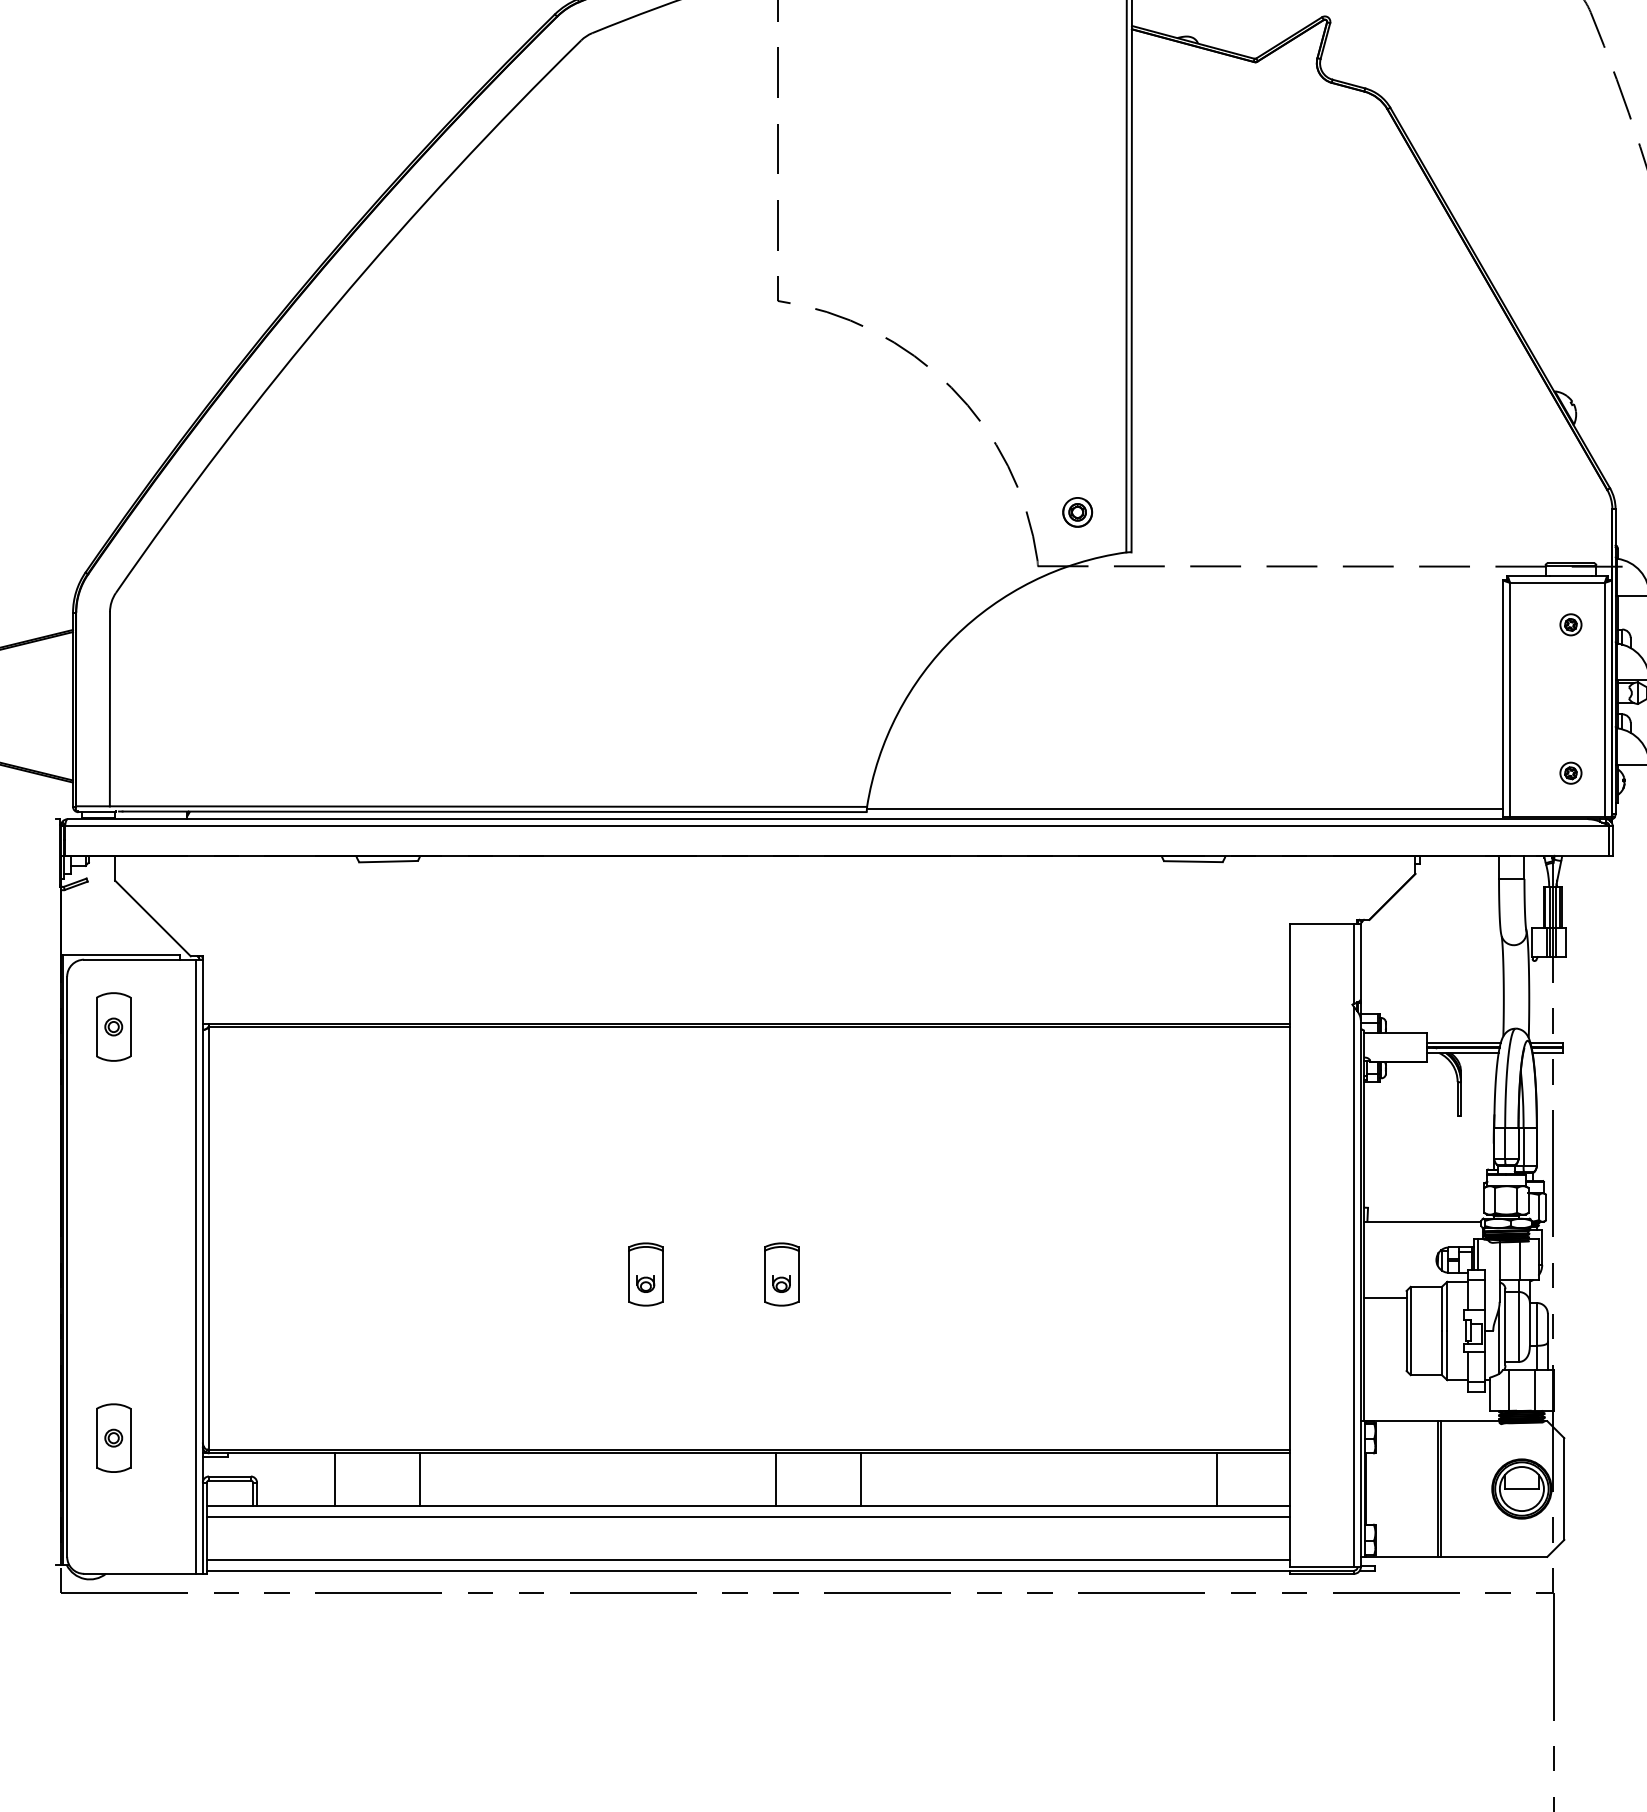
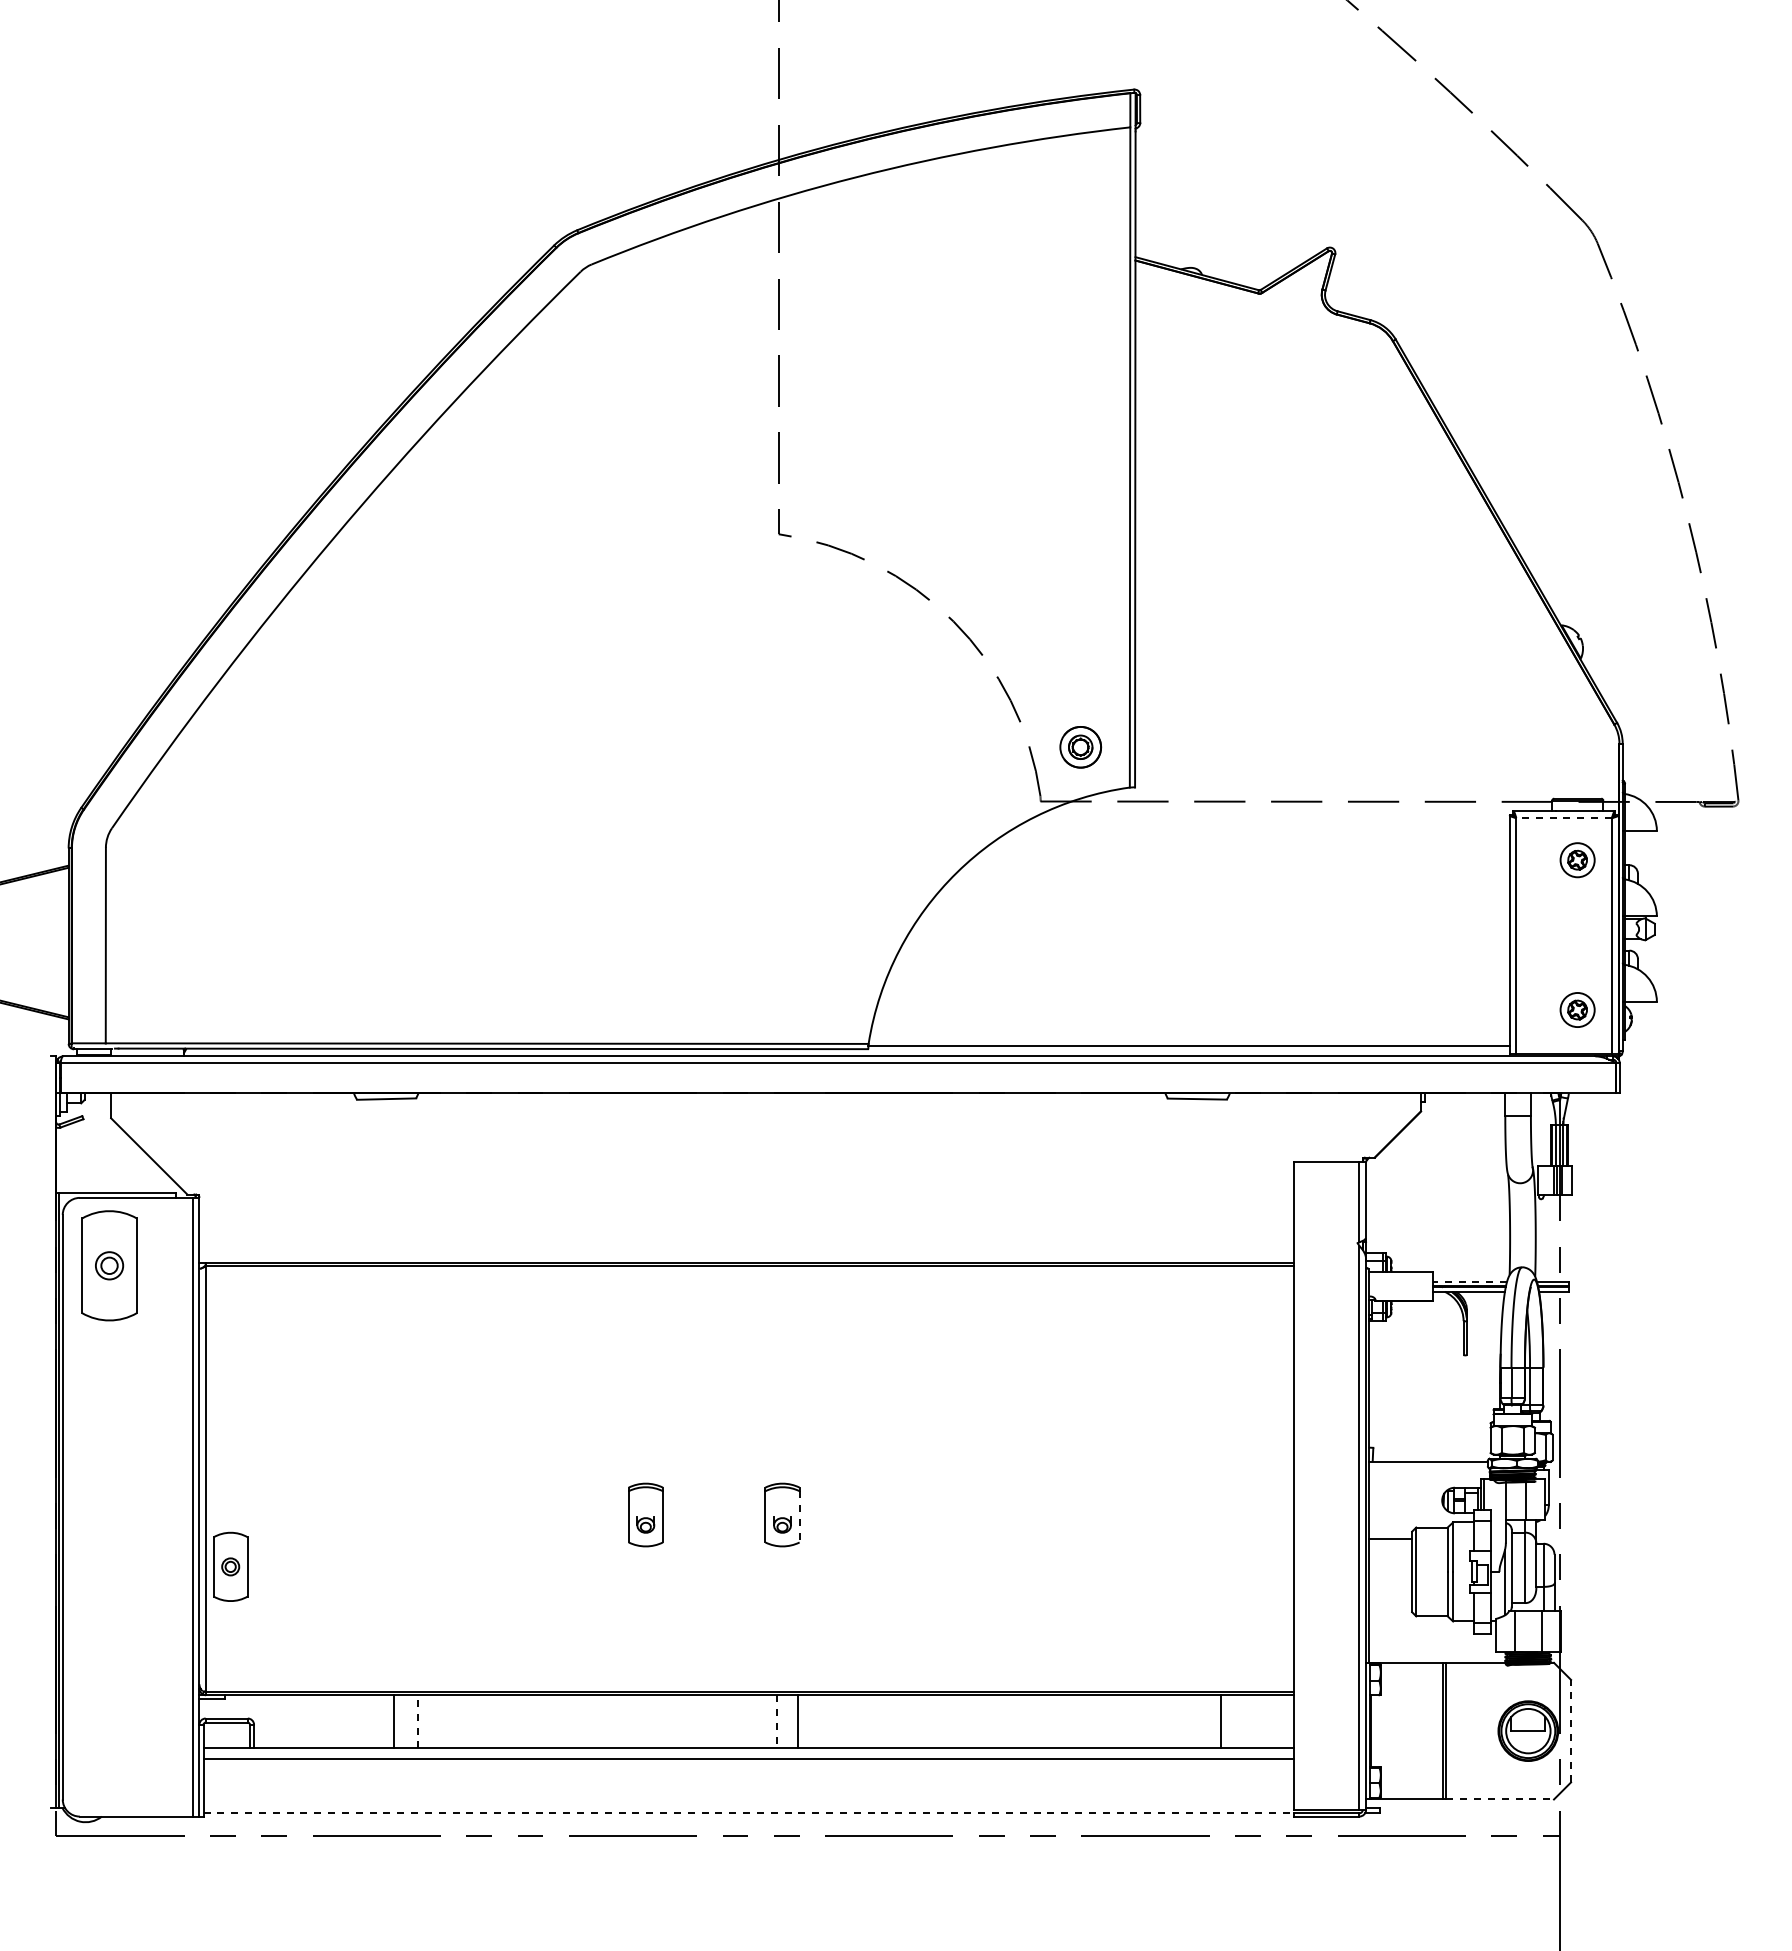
part: (1077, 511) -> (1080, 746), size x1.4
line: (1557, 583) -> (1564, 818), solid -> dashed
part: (1570, 624) -> (1577, 860), size x1.6
part: (1570, 772) -> (1577, 1009), size x1.6
part: (113, 1026) -> (109, 1265), size x1.6
line: (1463, 1042) -> (1469, 1281), solid -> dashed
line: (798, 1275) -> (799, 1516), solid -> dashed
part: (113, 1437) -> (230, 1566), moved
line: (334, 1479) -> (393, 1721), moved
line: (420, 1479) -> (418, 1721), solid -> dashed
line: (775, 1479) -> (776, 1721), solid -> dashed
line: (860, 1479) -> (798, 1721), moved
line: (1564, 1488) -> (1571, 1730), solid -> dashed
line: (1494, 1556) -> (1500, 1799), solid -> dashed
line: (747, 1559) -> (748, 1802), removed
line: (748, 1570) -> (749, 1813), solid -> dashed

